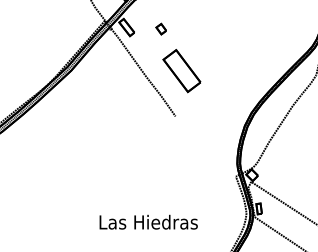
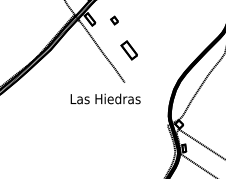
part: (182, 71) -> (129, 50), size x0.6
text: (148, 221) -> (105, 98), moved

